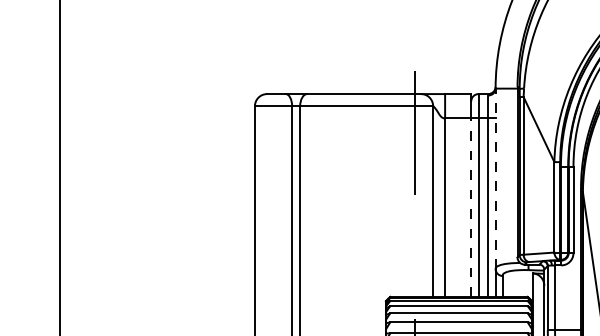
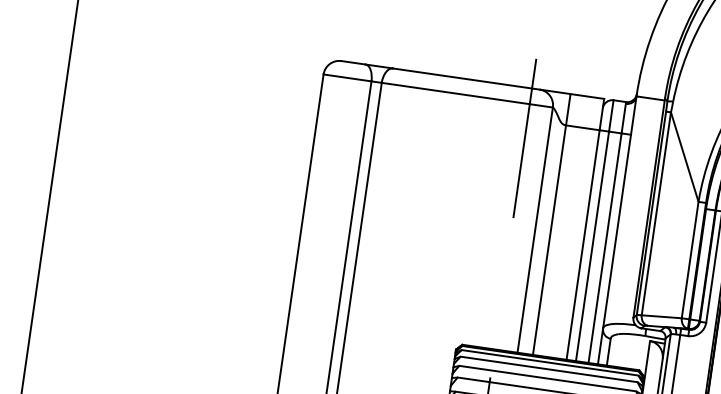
line: (495, 178) -> (619, 212), dashed -> solid
line: (471, 207) -> (583, 244), dashed -> solid

